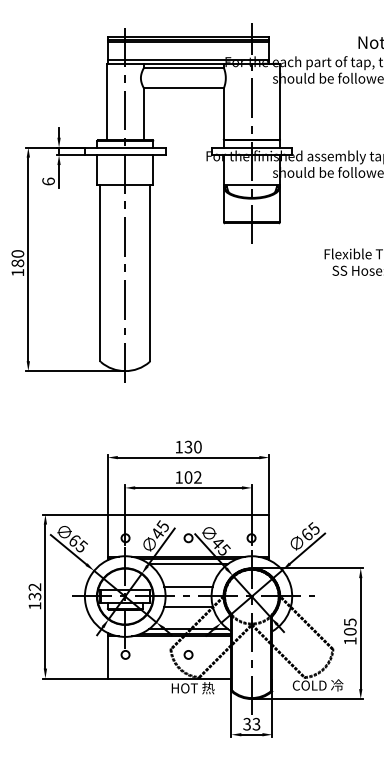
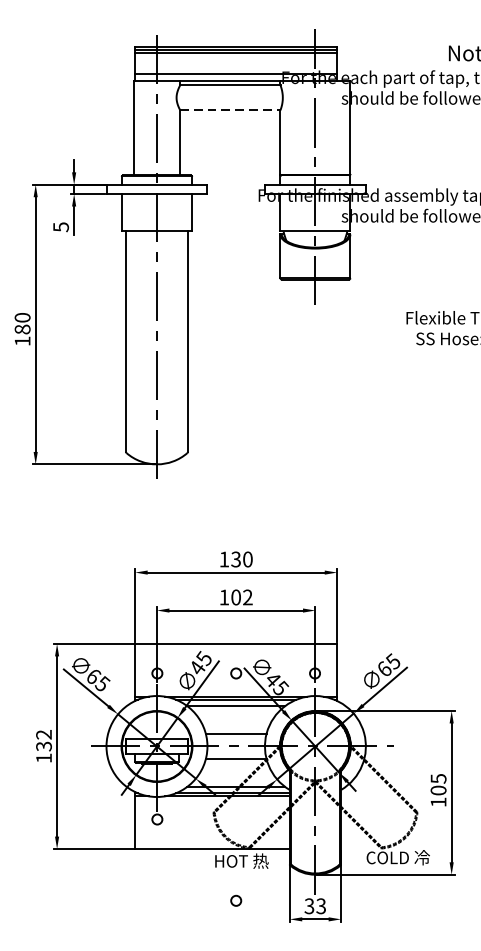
line: (184, 88) -> (231, 110), solid -> dashed
text: (48, 181) -> (60, 227), 6 -> 5
circle: (188, 654) -> (236, 900), moved

